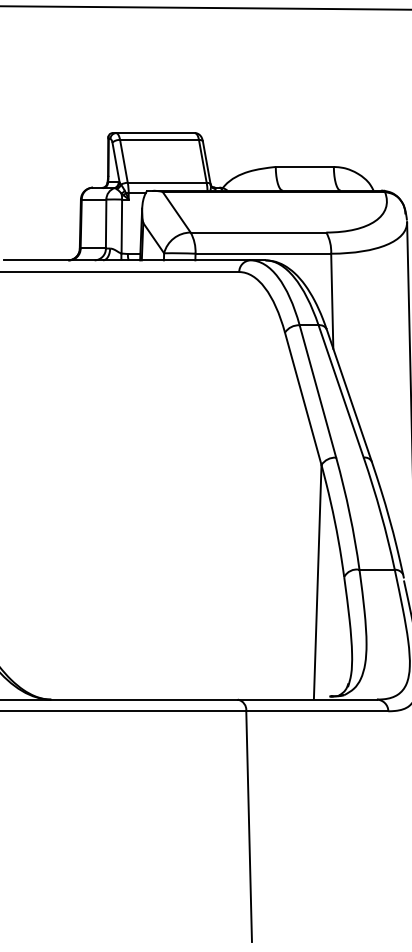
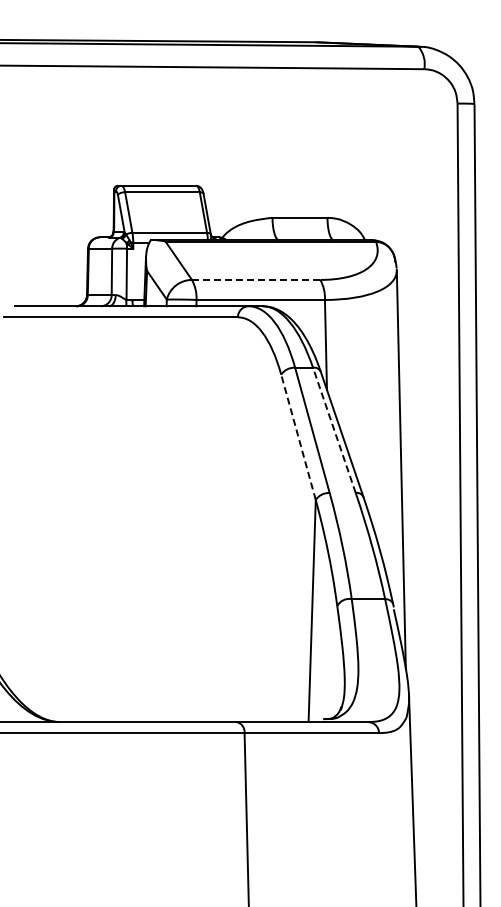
line: (258, 232) -> (256, 279), solid -> dashed
line: (341, 390) -> (334, 429), solid -> dashed
line: (303, 399) -> (298, 437), solid -> dashed

